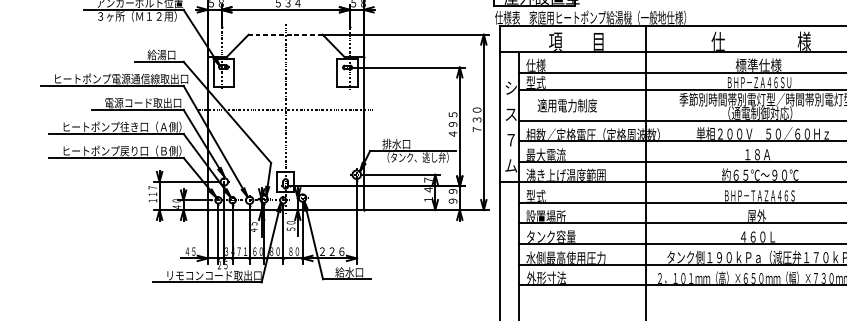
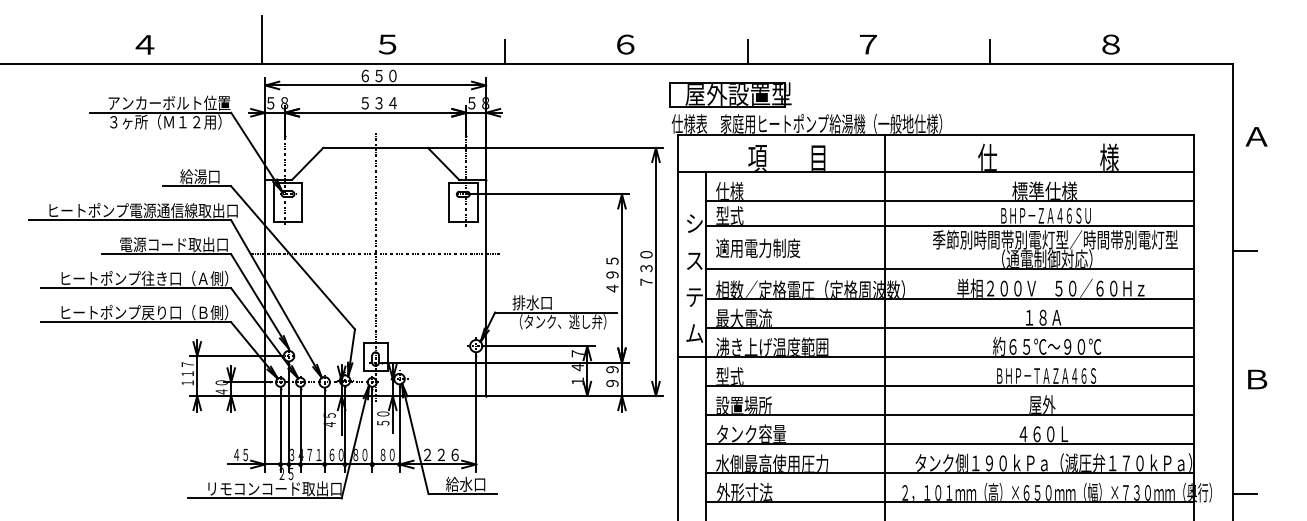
line: (285, 34) -> (375, 147), dashed -> solid
text: (567, 105) -> (758, 247), moved
text: (511, 140) -> (694, 297), ７ -> テ

